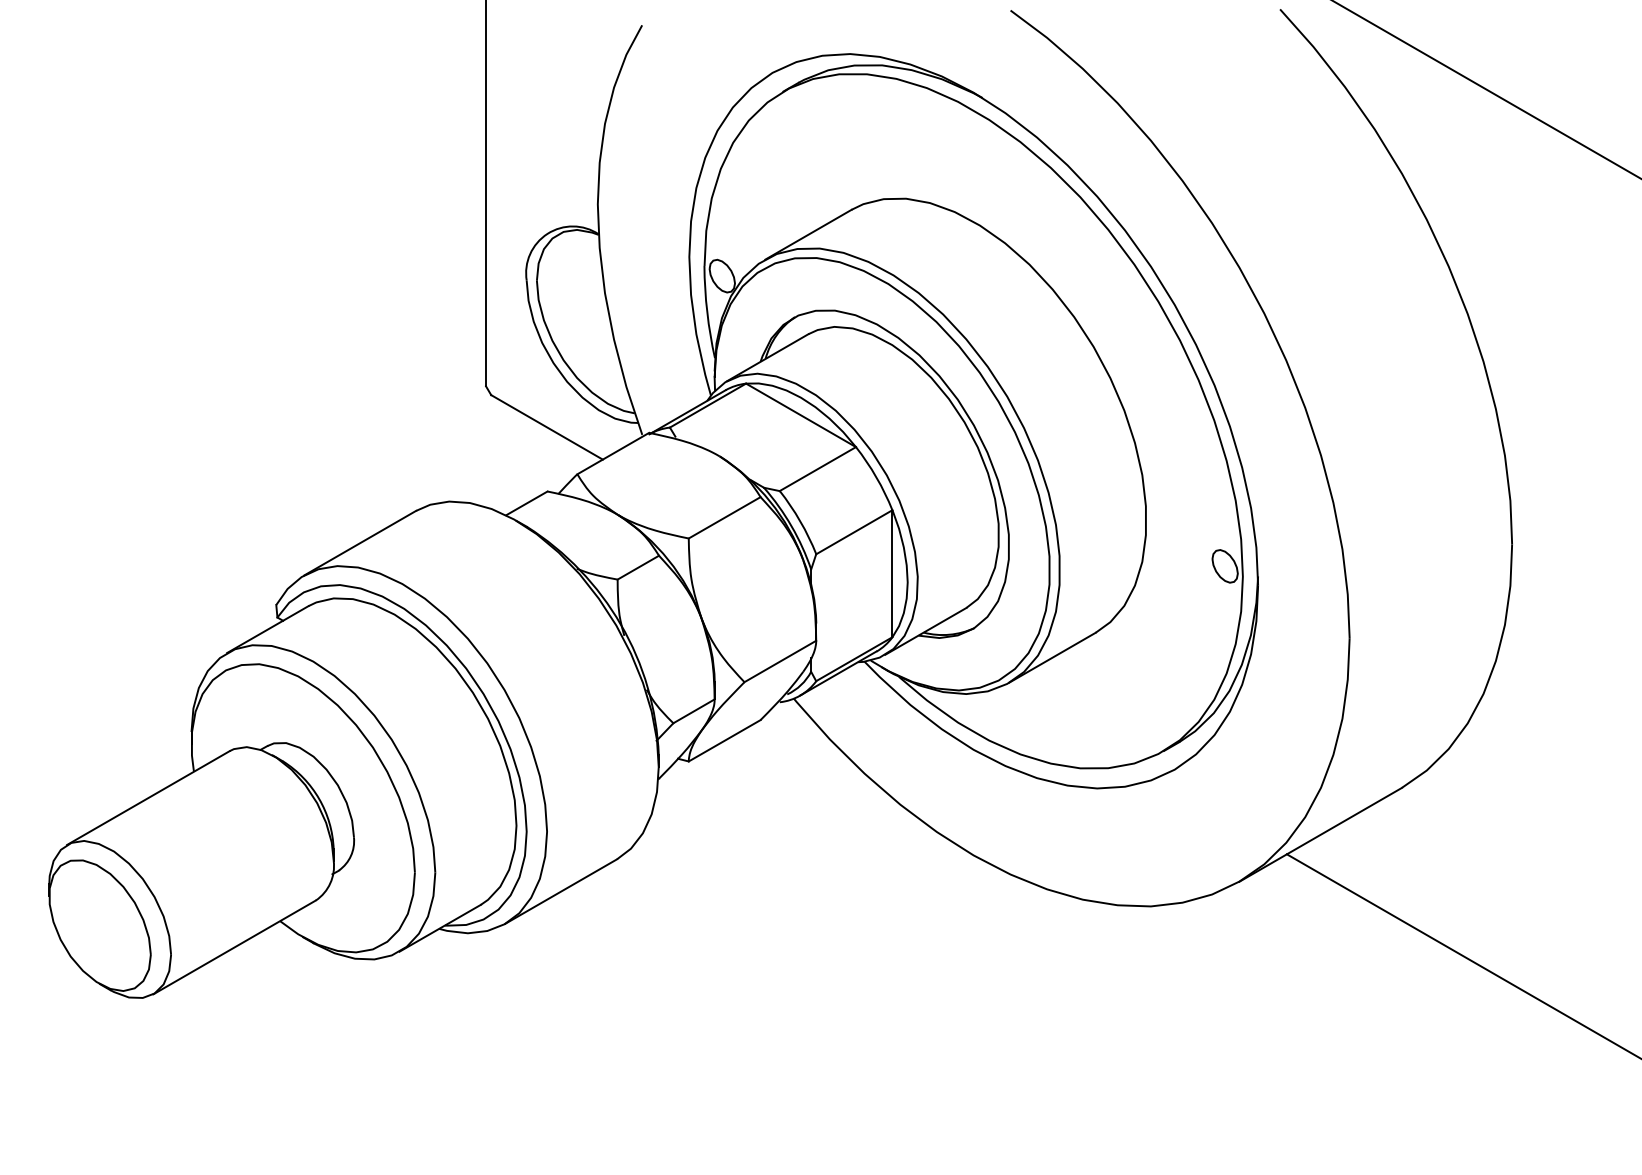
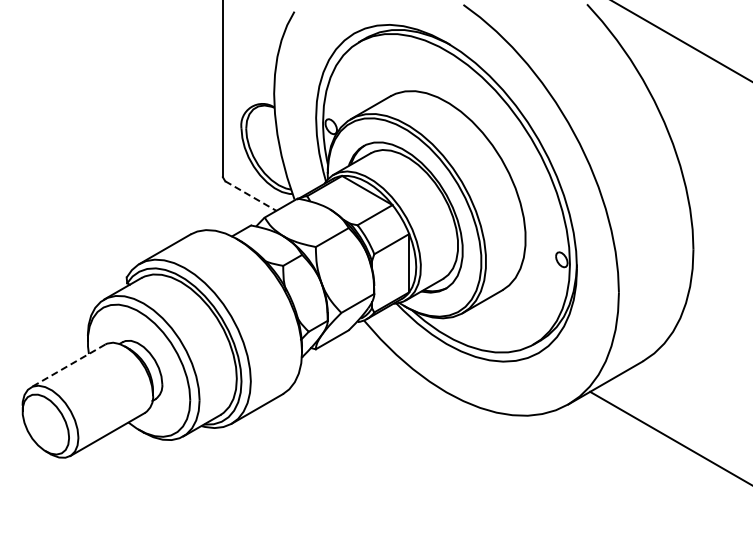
line: (546, 428) -> (250, 196), solid -> dashed
line: (147, 799) -> (67, 366), solid -> dashed

